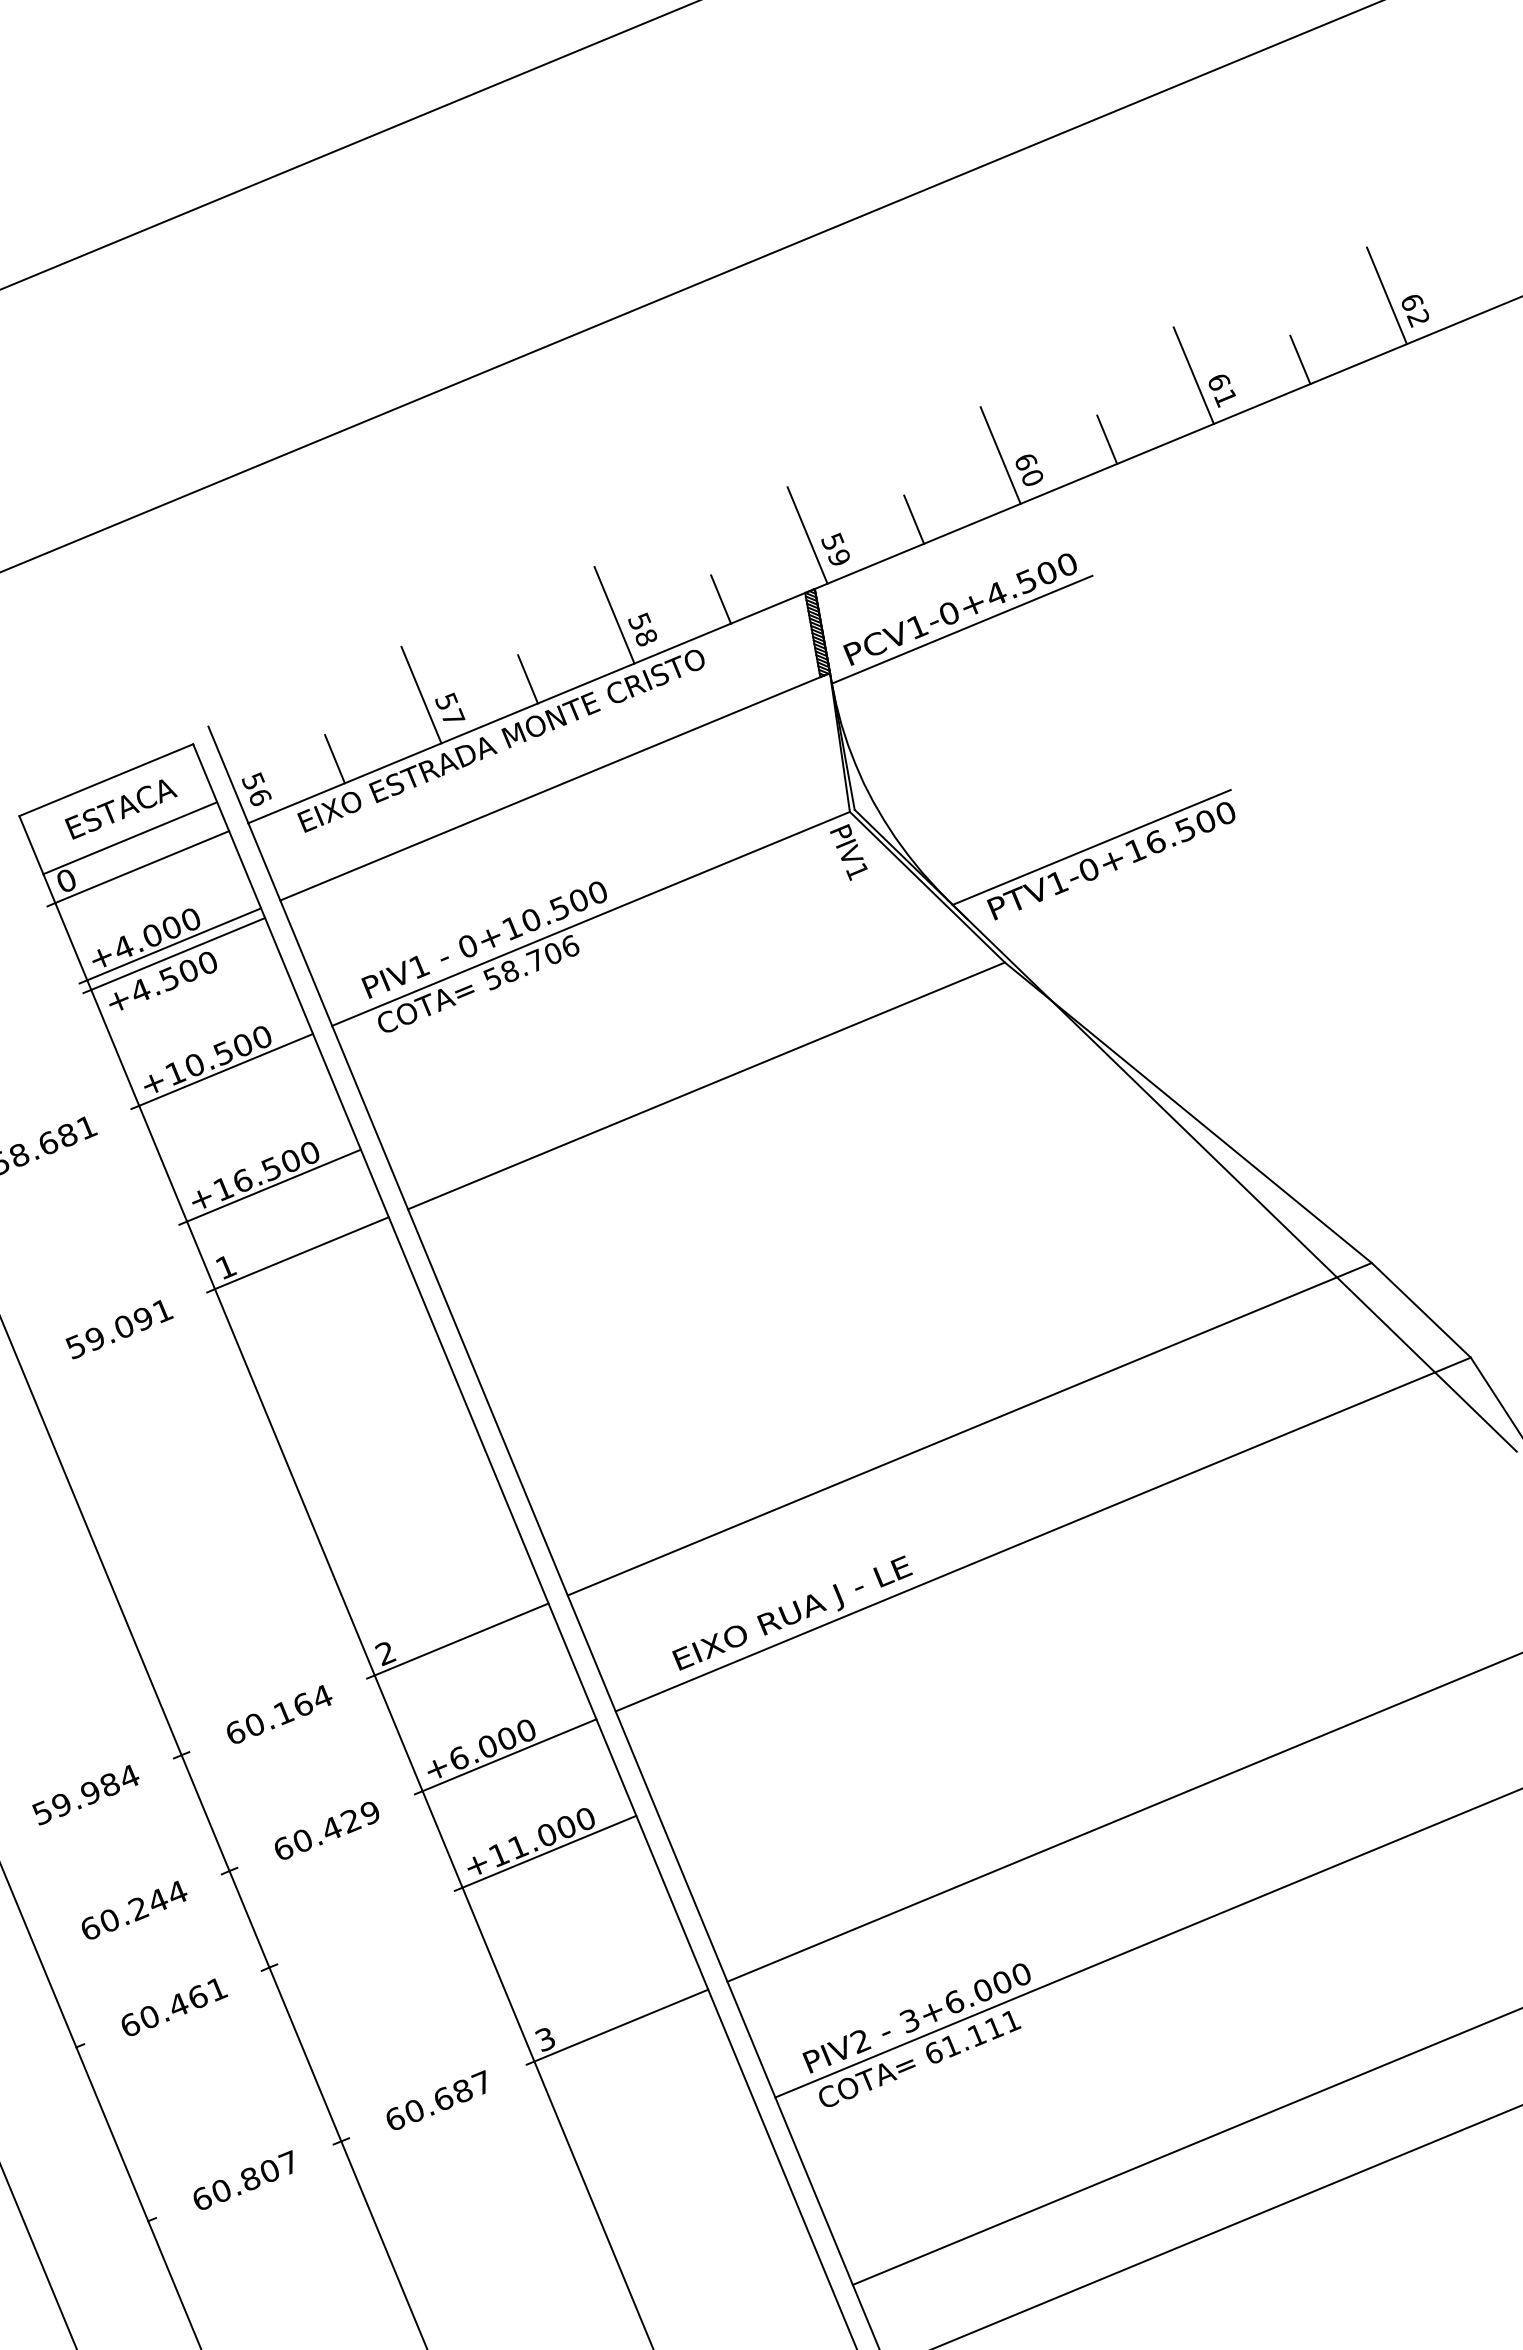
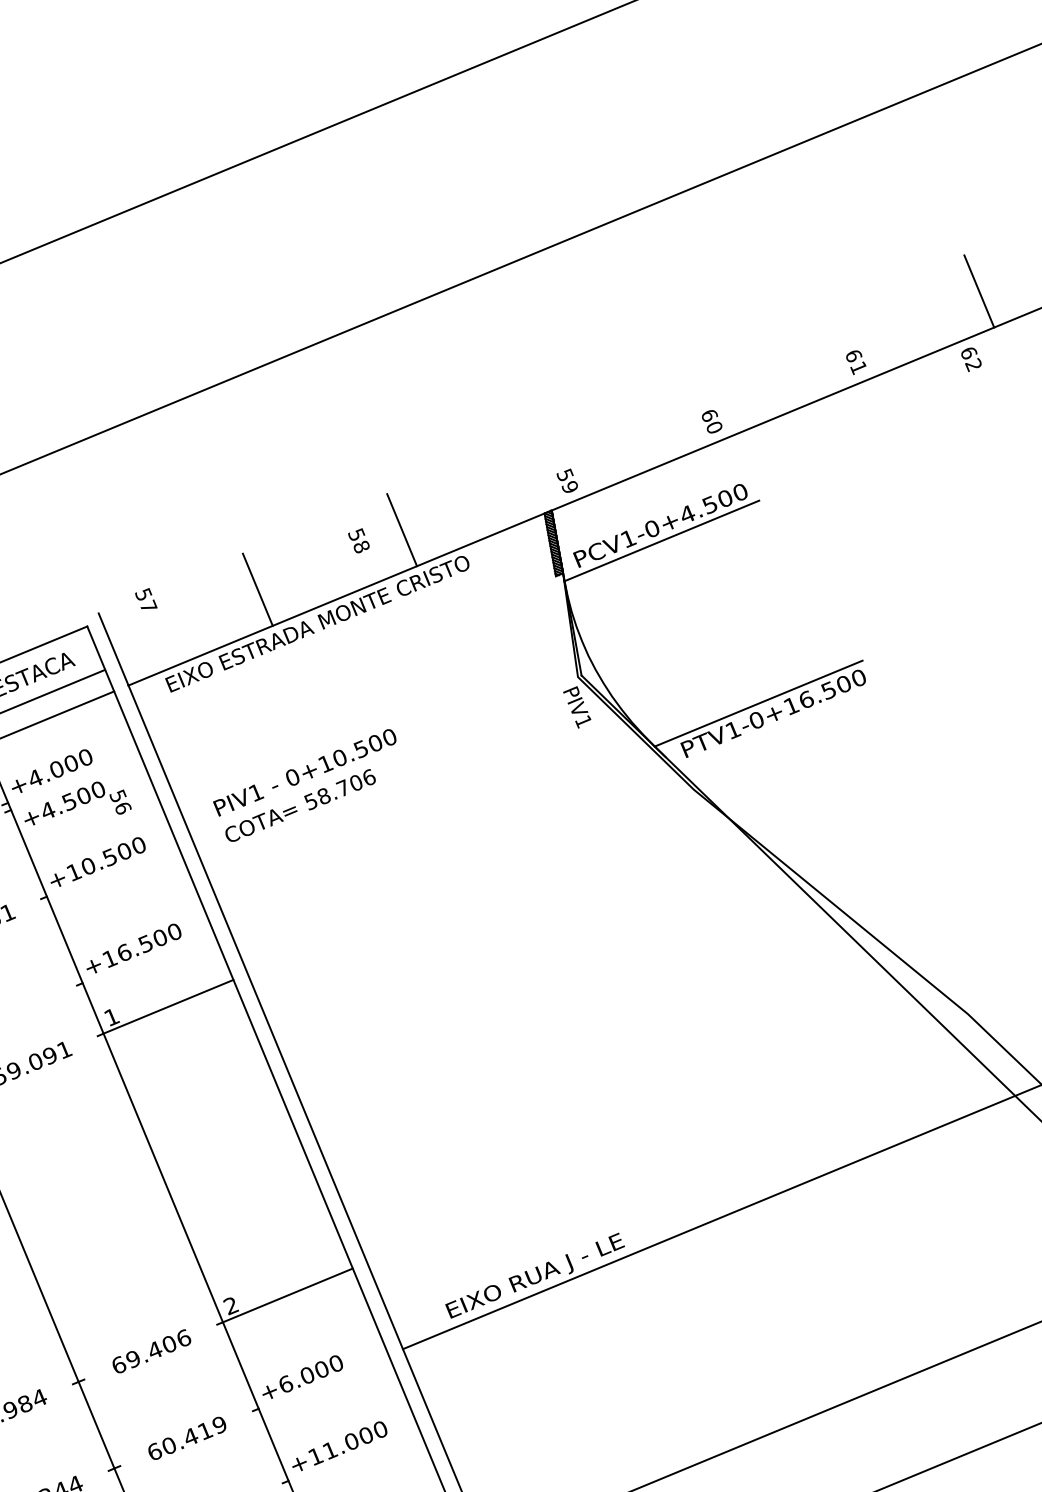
text: (1415, 311) -> (971, 359), moved
line: (1300, 359) -> (914, 339), removed
line: (1193, 375) -> (834, 350), removed
line: (1107, 439) -> (770, 398), removed
line: (1000, 455) -> (690, 410), removed
line: (914, 519) -> (626, 458), removed
line: (807, 535) -> (546, 470), removed
line: (721, 599) -> (482, 518), removed
text: (642, 629) -> (358, 540), moved
line: (527, 679) -> (337, 578), removed
text: (450, 706) -> (146, 598), moved
line: (334, 759) -> (192, 637), removed
line: (555, 786) -> (358, 658), removed
text: (256, 788) -> (120, 801), moved
line: (590, 918) -> (384, 756), removed
line: (173, 944) -> (72, 776), removed
line: (178, 953) -> (76, 782), removed
line: (225, 1069) -> (111, 869), removed
line: (706, 1085) -> (470, 881), removed
line: (273, 1185) -> (147, 956), removed
line: (969, 1429) -> (667, 1138), removed
text: (288, 1710) -> (158, 1348), 60.164 -> 69.406
line: (509, 1755) -> (323, 1382), removed
text: (350, 1821) -> (204, 1431), 60.429 -> 60.419
line: (549, 1851) -> (353, 1453), removed

